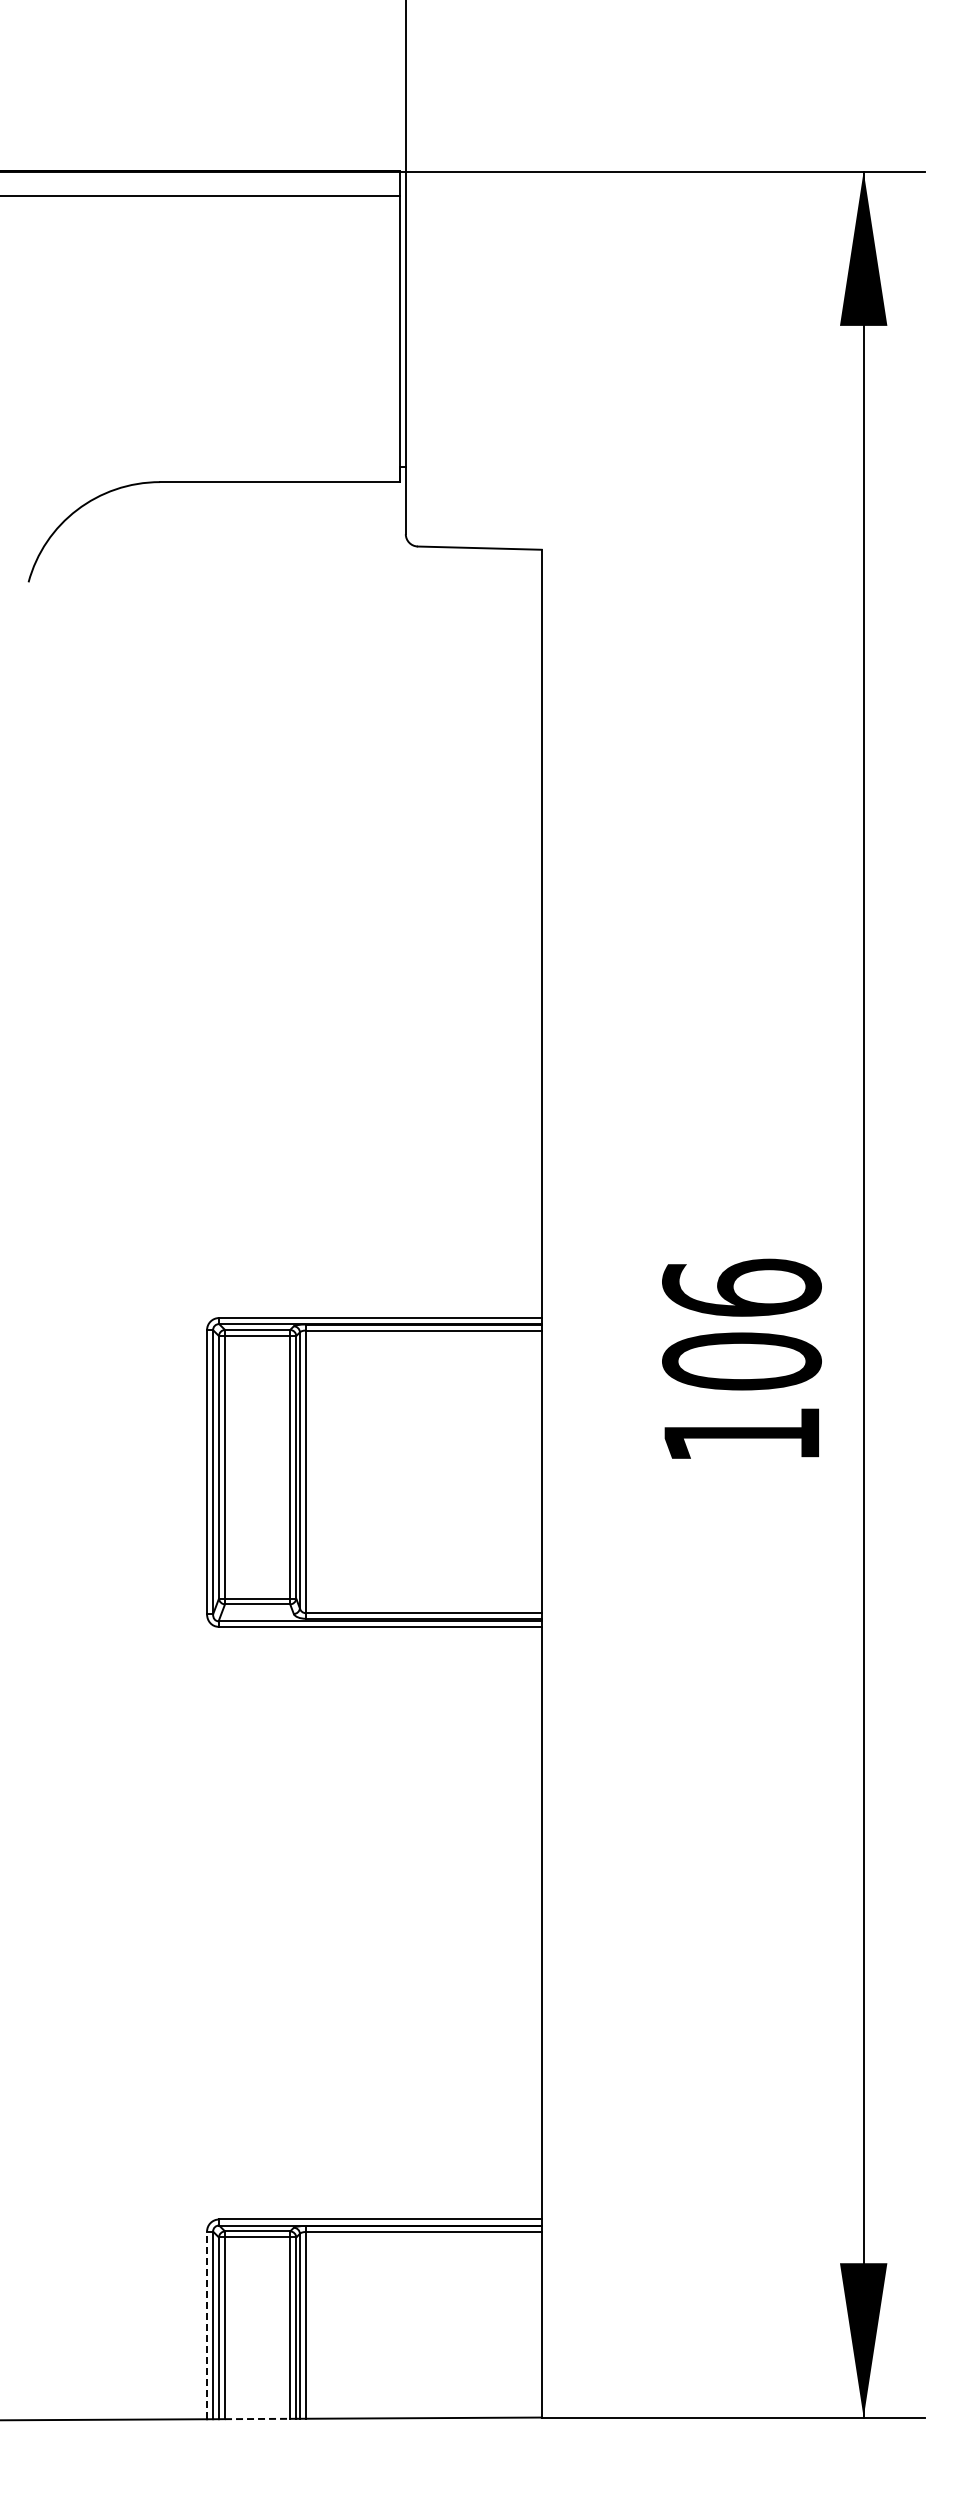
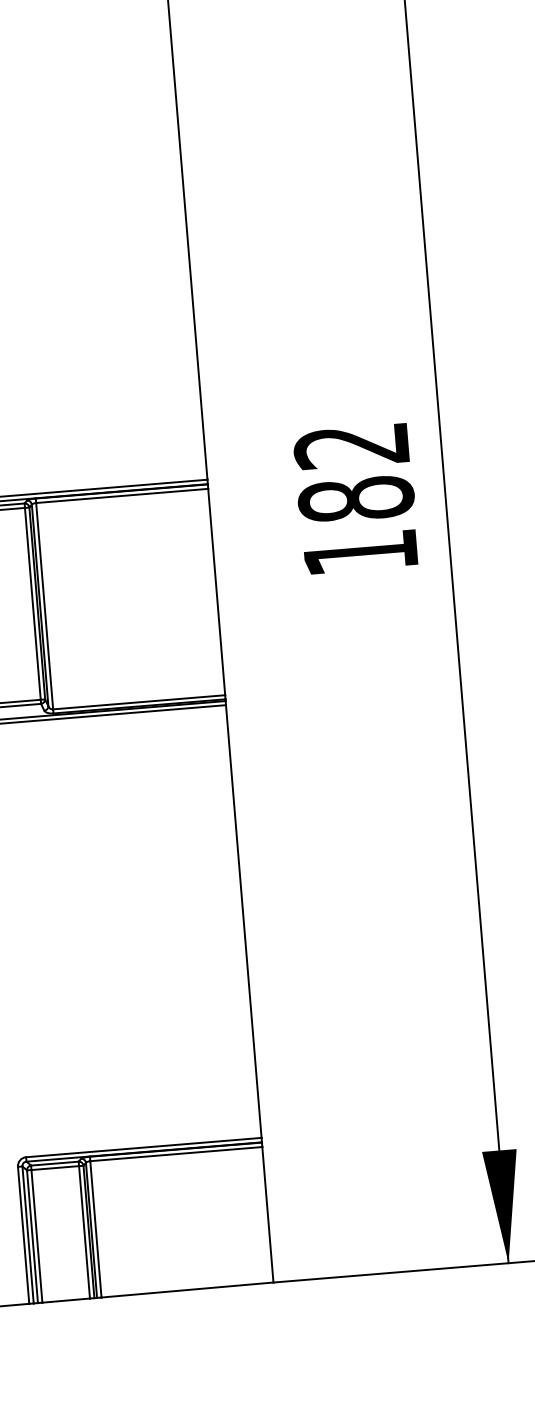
text: (741, 1324) -> (353, 472), 106 -> 182
line: (207, 2325) -> (23, 1235), dashed -> solid
line: (257, 2418) -> (66, 1300), dashed -> solid

